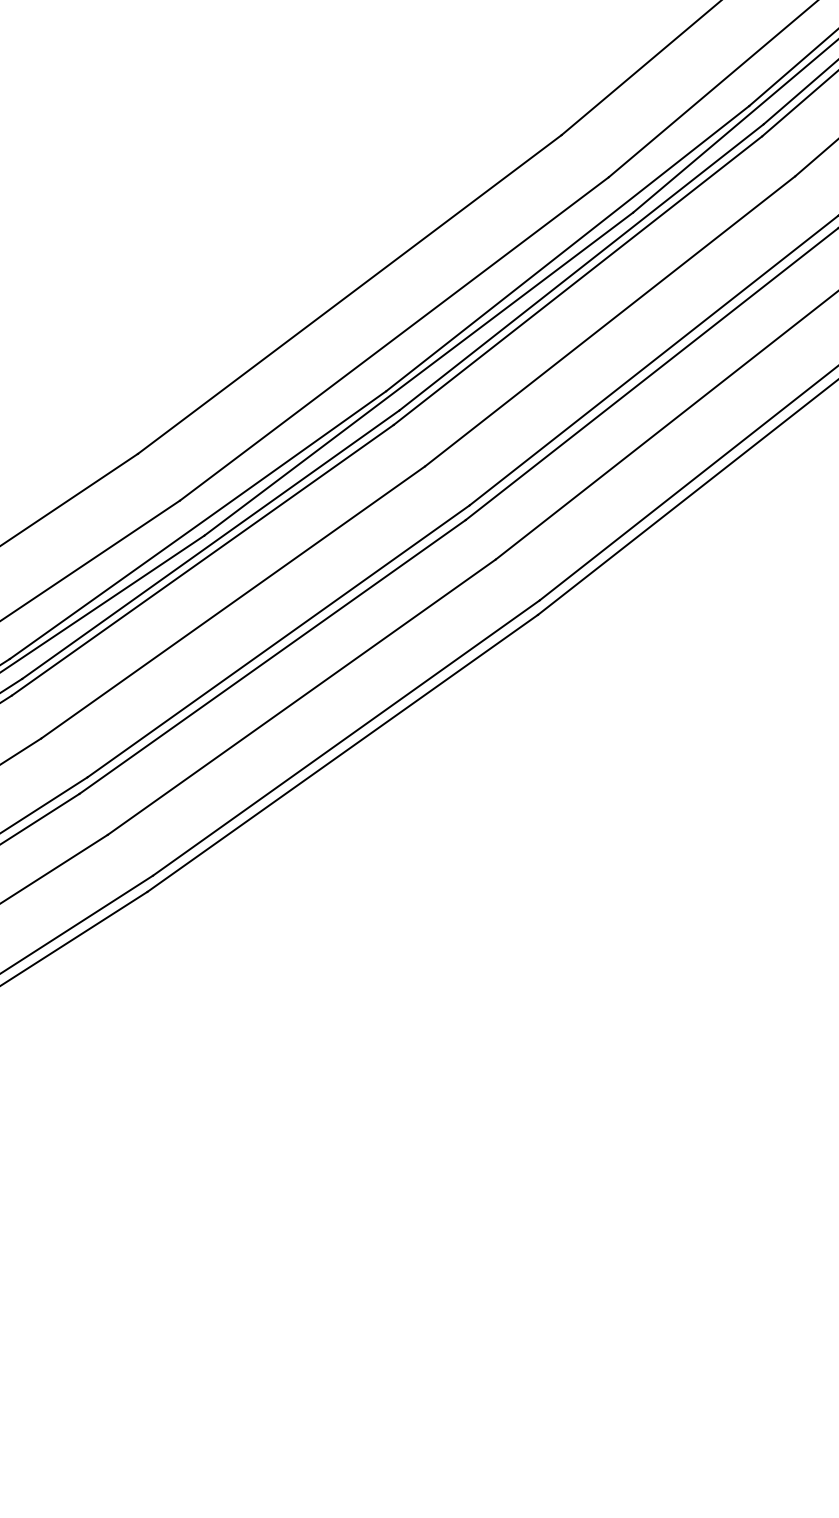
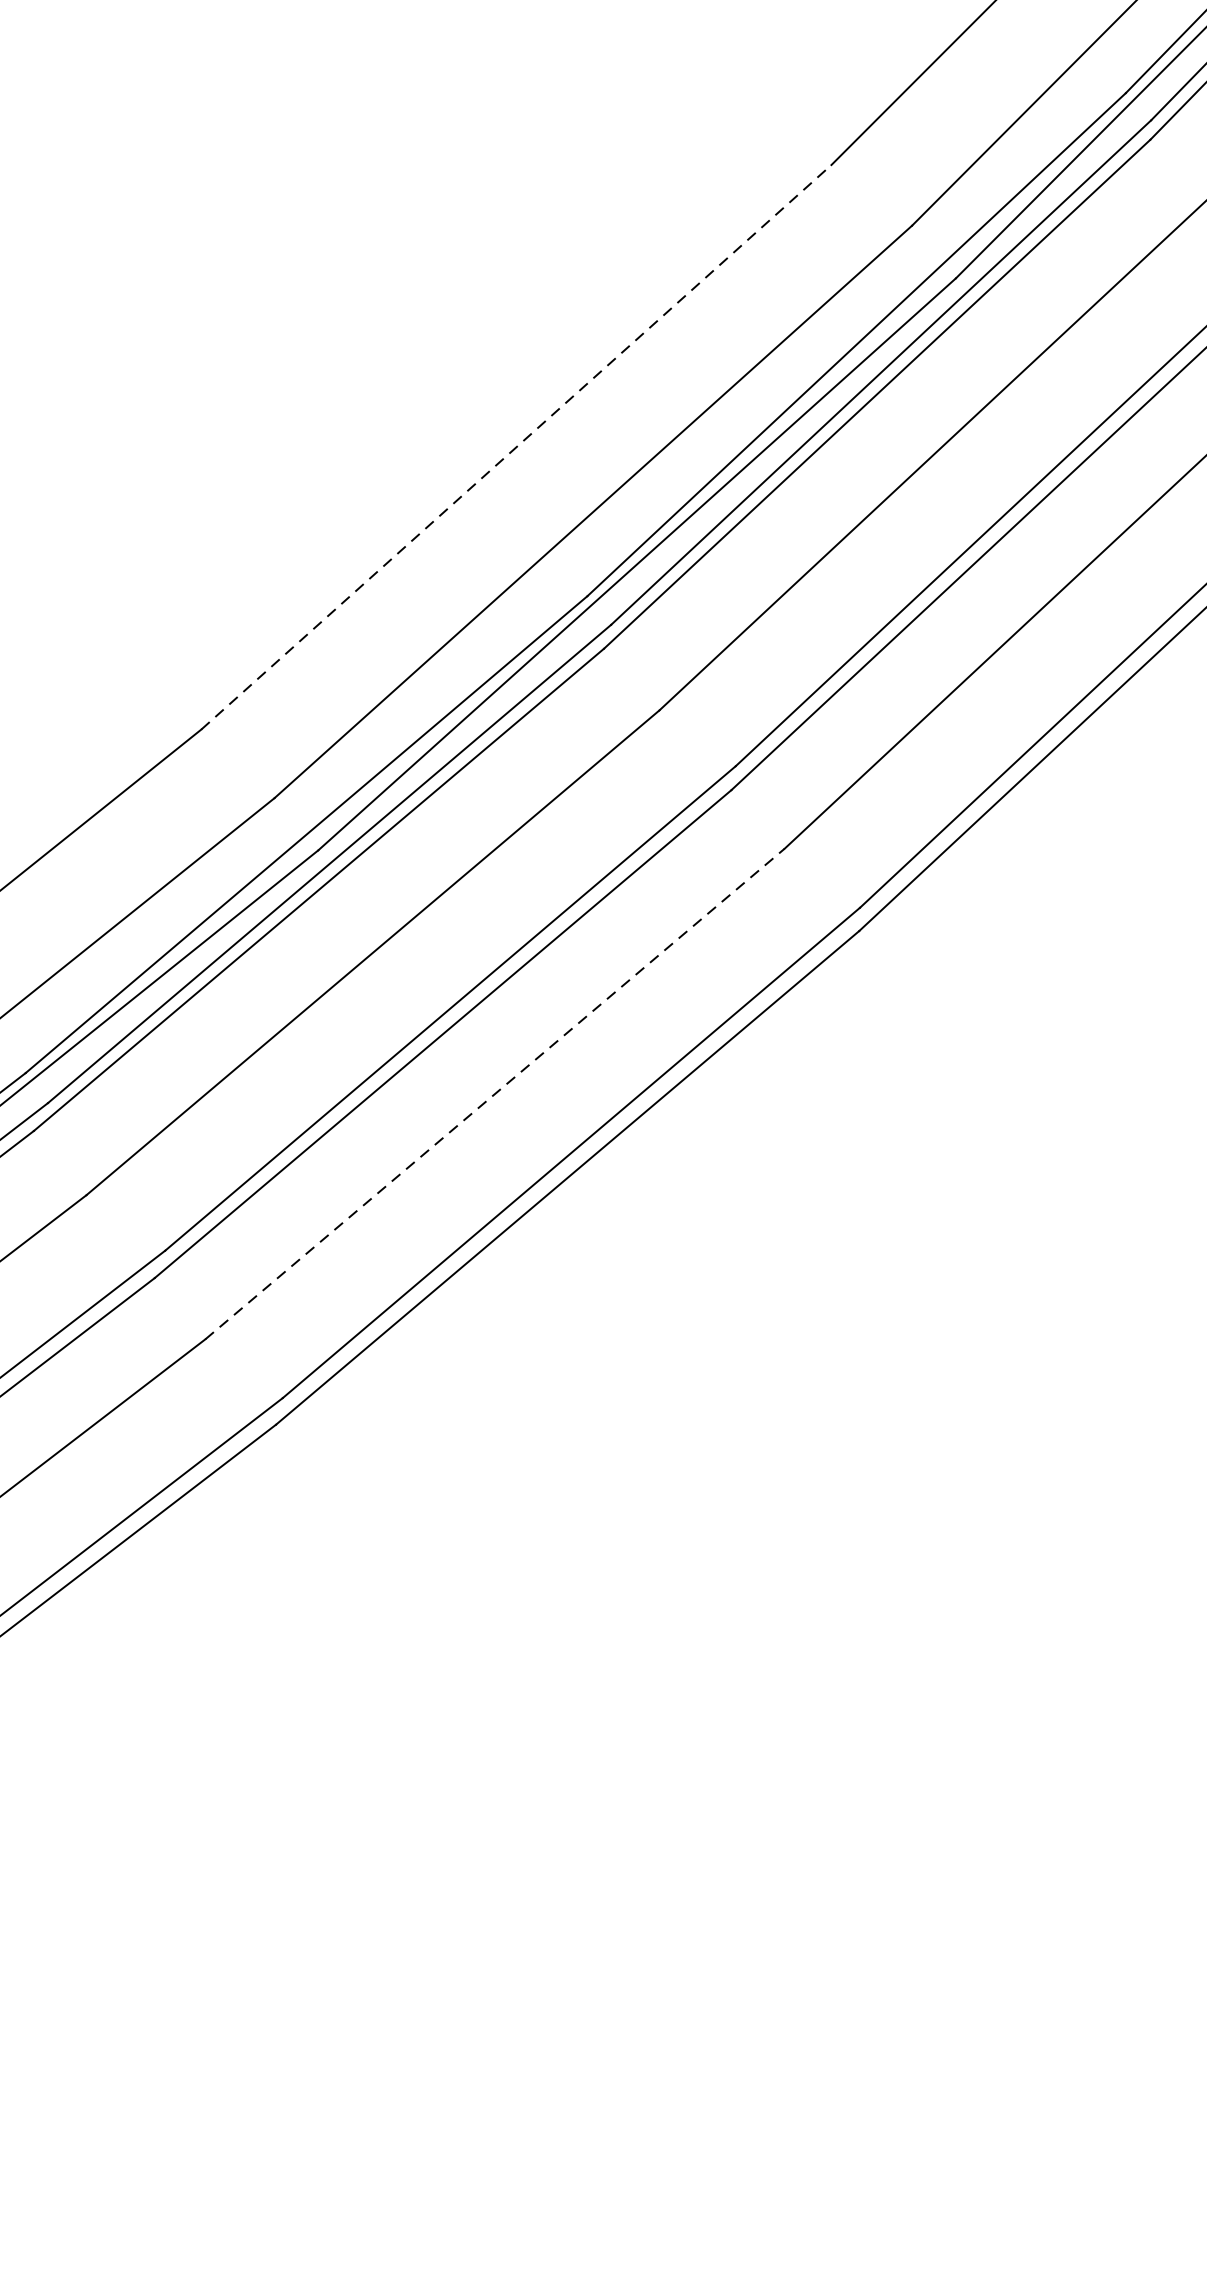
line: (350, 294) -> (517, 447), solid -> dashed
line: (301, 697) -> (494, 1094), solid -> dashed

